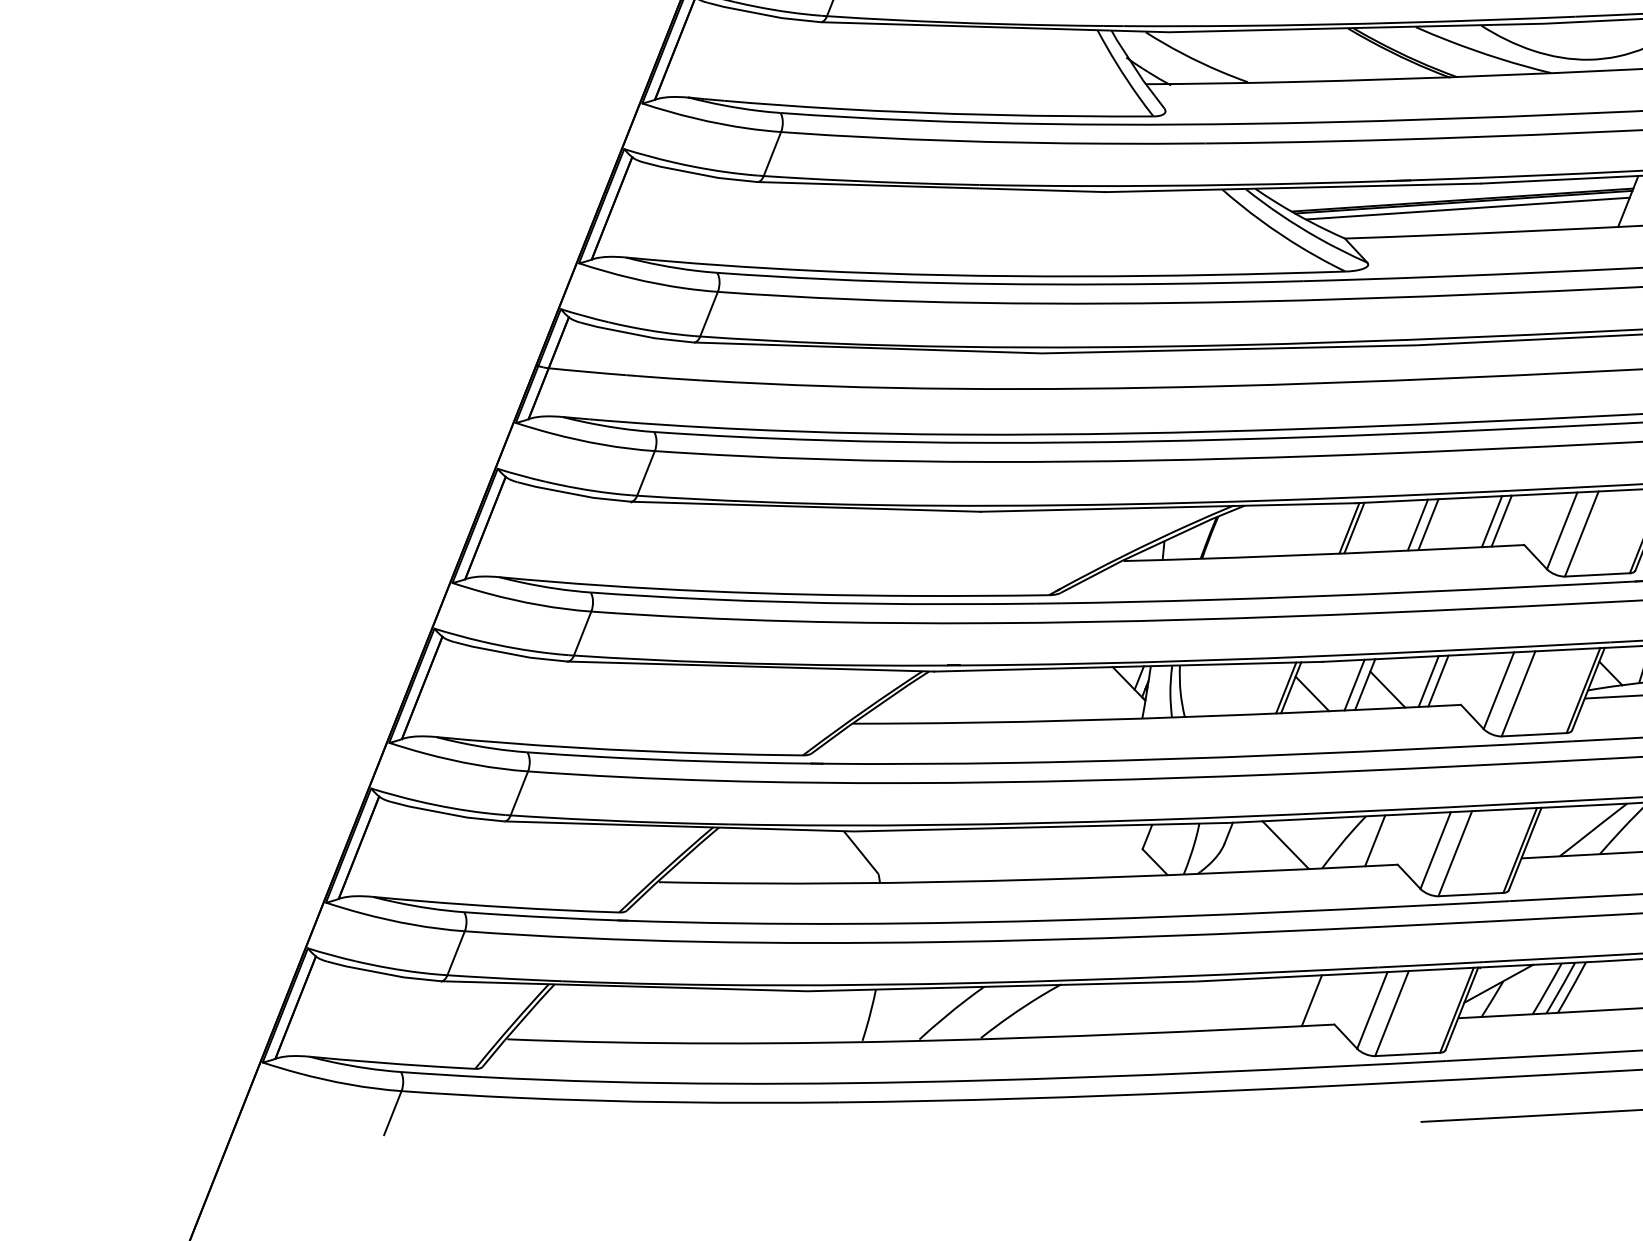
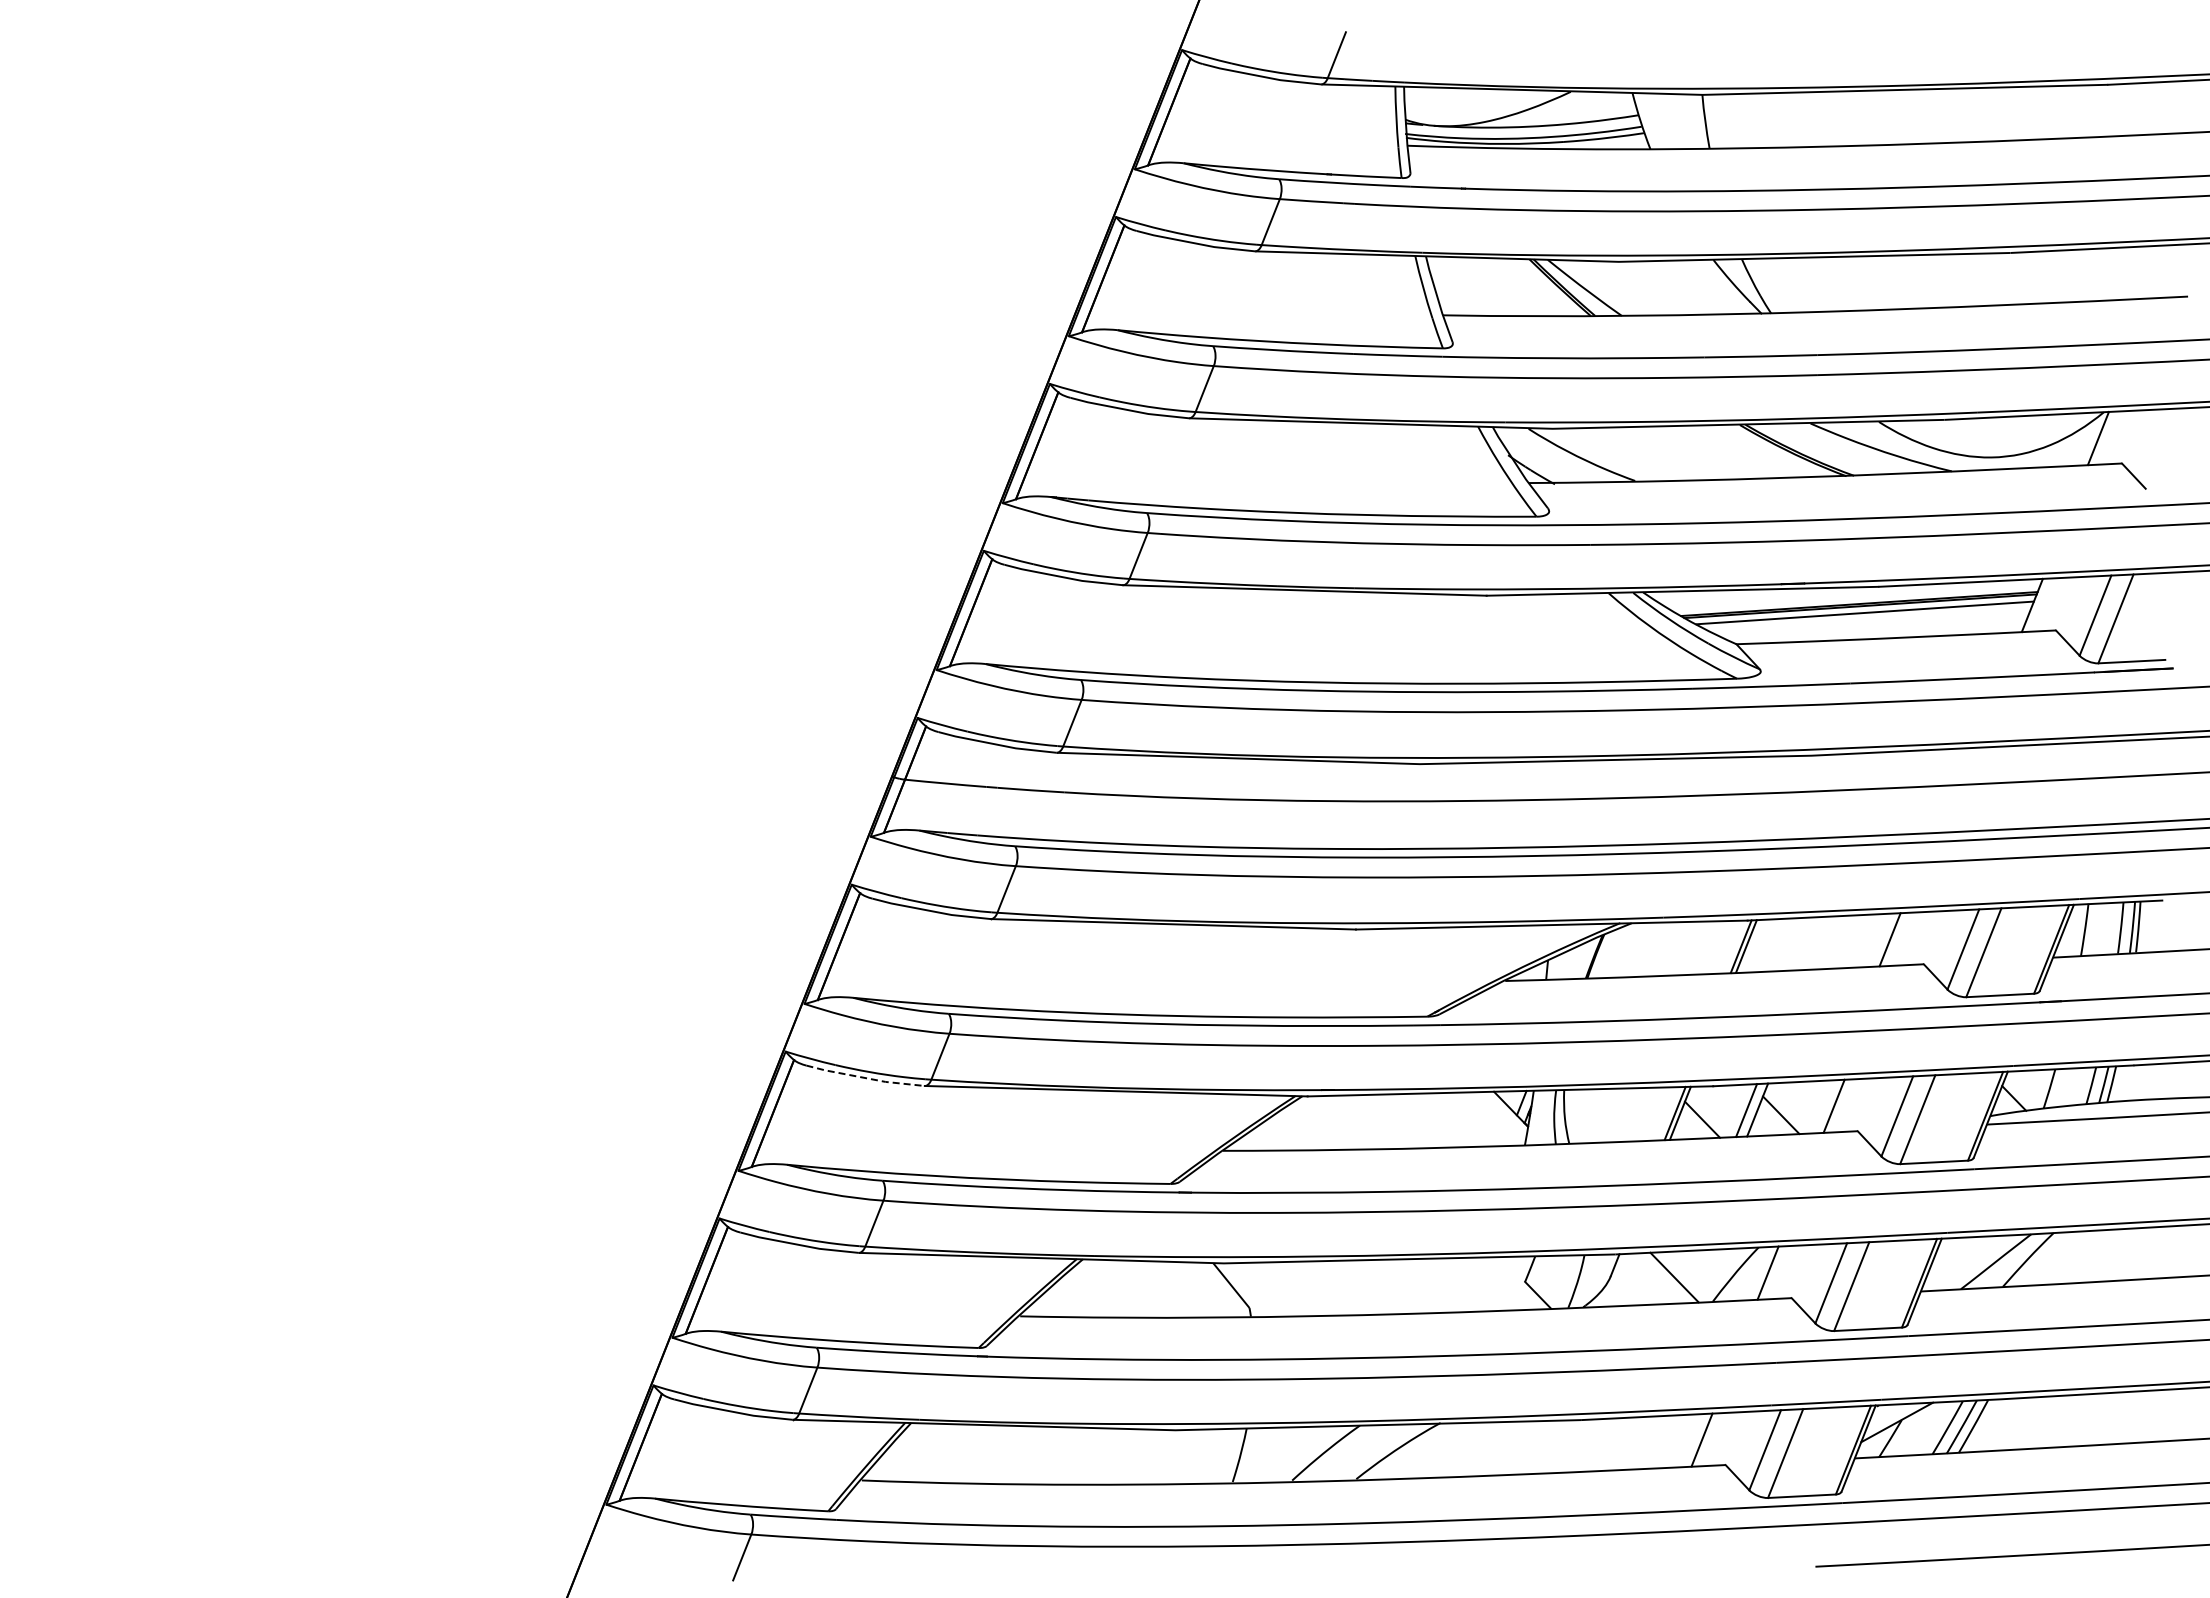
line: (1501, 520) -> (1899, 938), removed
line: (1417, 524) -> (1812, 942), removed
line: (1428, 524) -> (1823, 942), removed
line: (510, 654) -> (865, 1078), solid -> dashed
line: (1428, 681) -> (1823, 1106), removed

